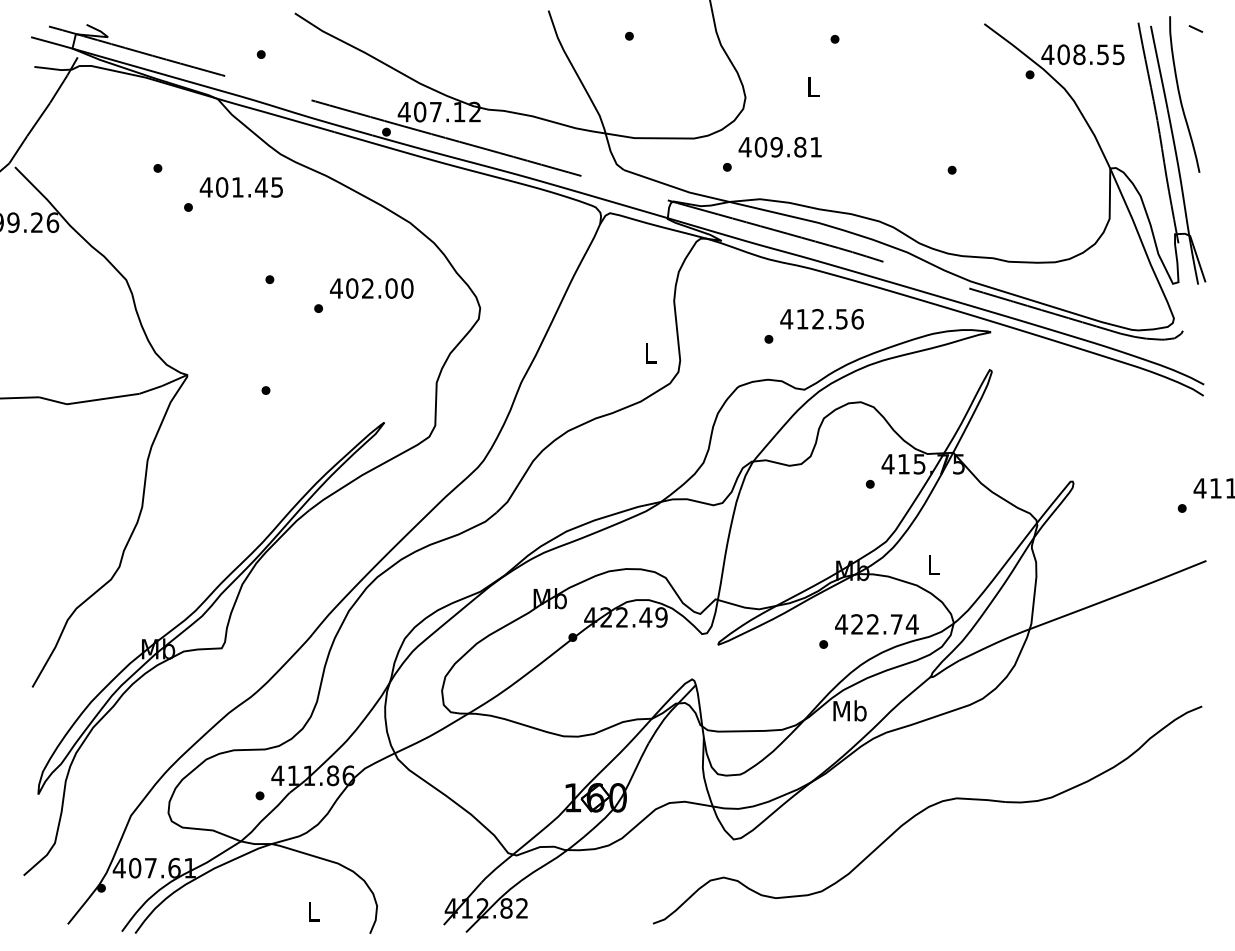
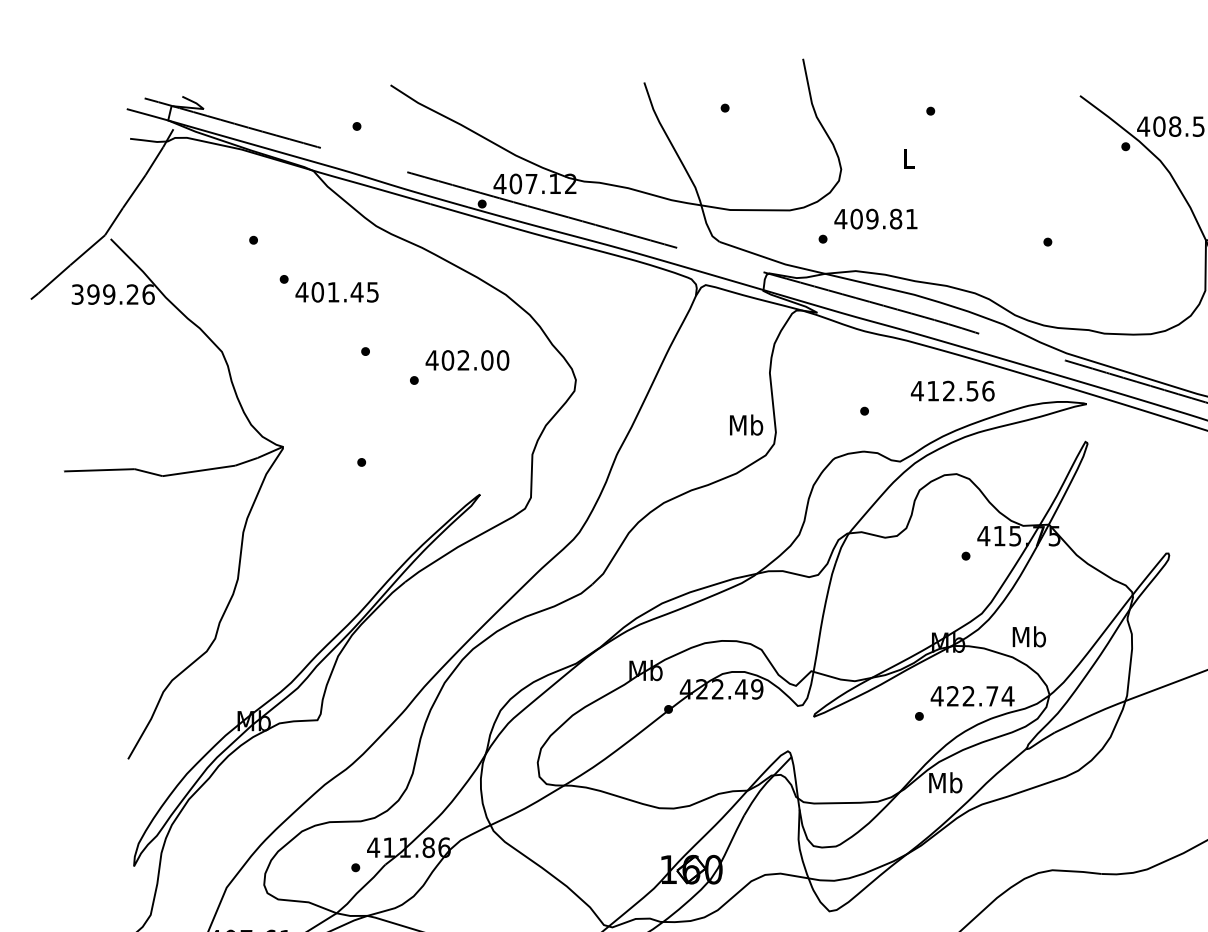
text: (240, 187) -> (336, 292), moved
text: (821, 319) -> (952, 391), moved
text: (650, 352) -> (746, 424), L -> Mb
text: (933, 564) -> (1029, 636), L -> Mb

